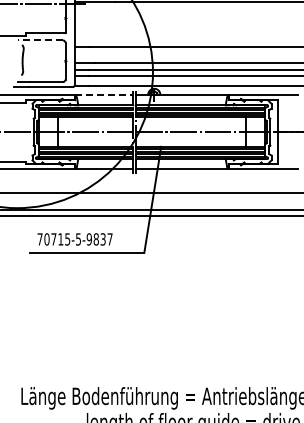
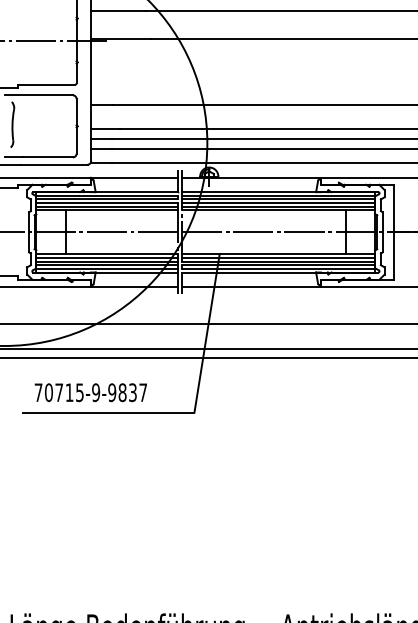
line: (40, 40) -> (39, 95), dashed -> solid
line: (104, 95) -> (134, 177), dashed -> solid
text: (78, 239) -> (96, 392), 70715-5-9837 -> 70715-9-9837

